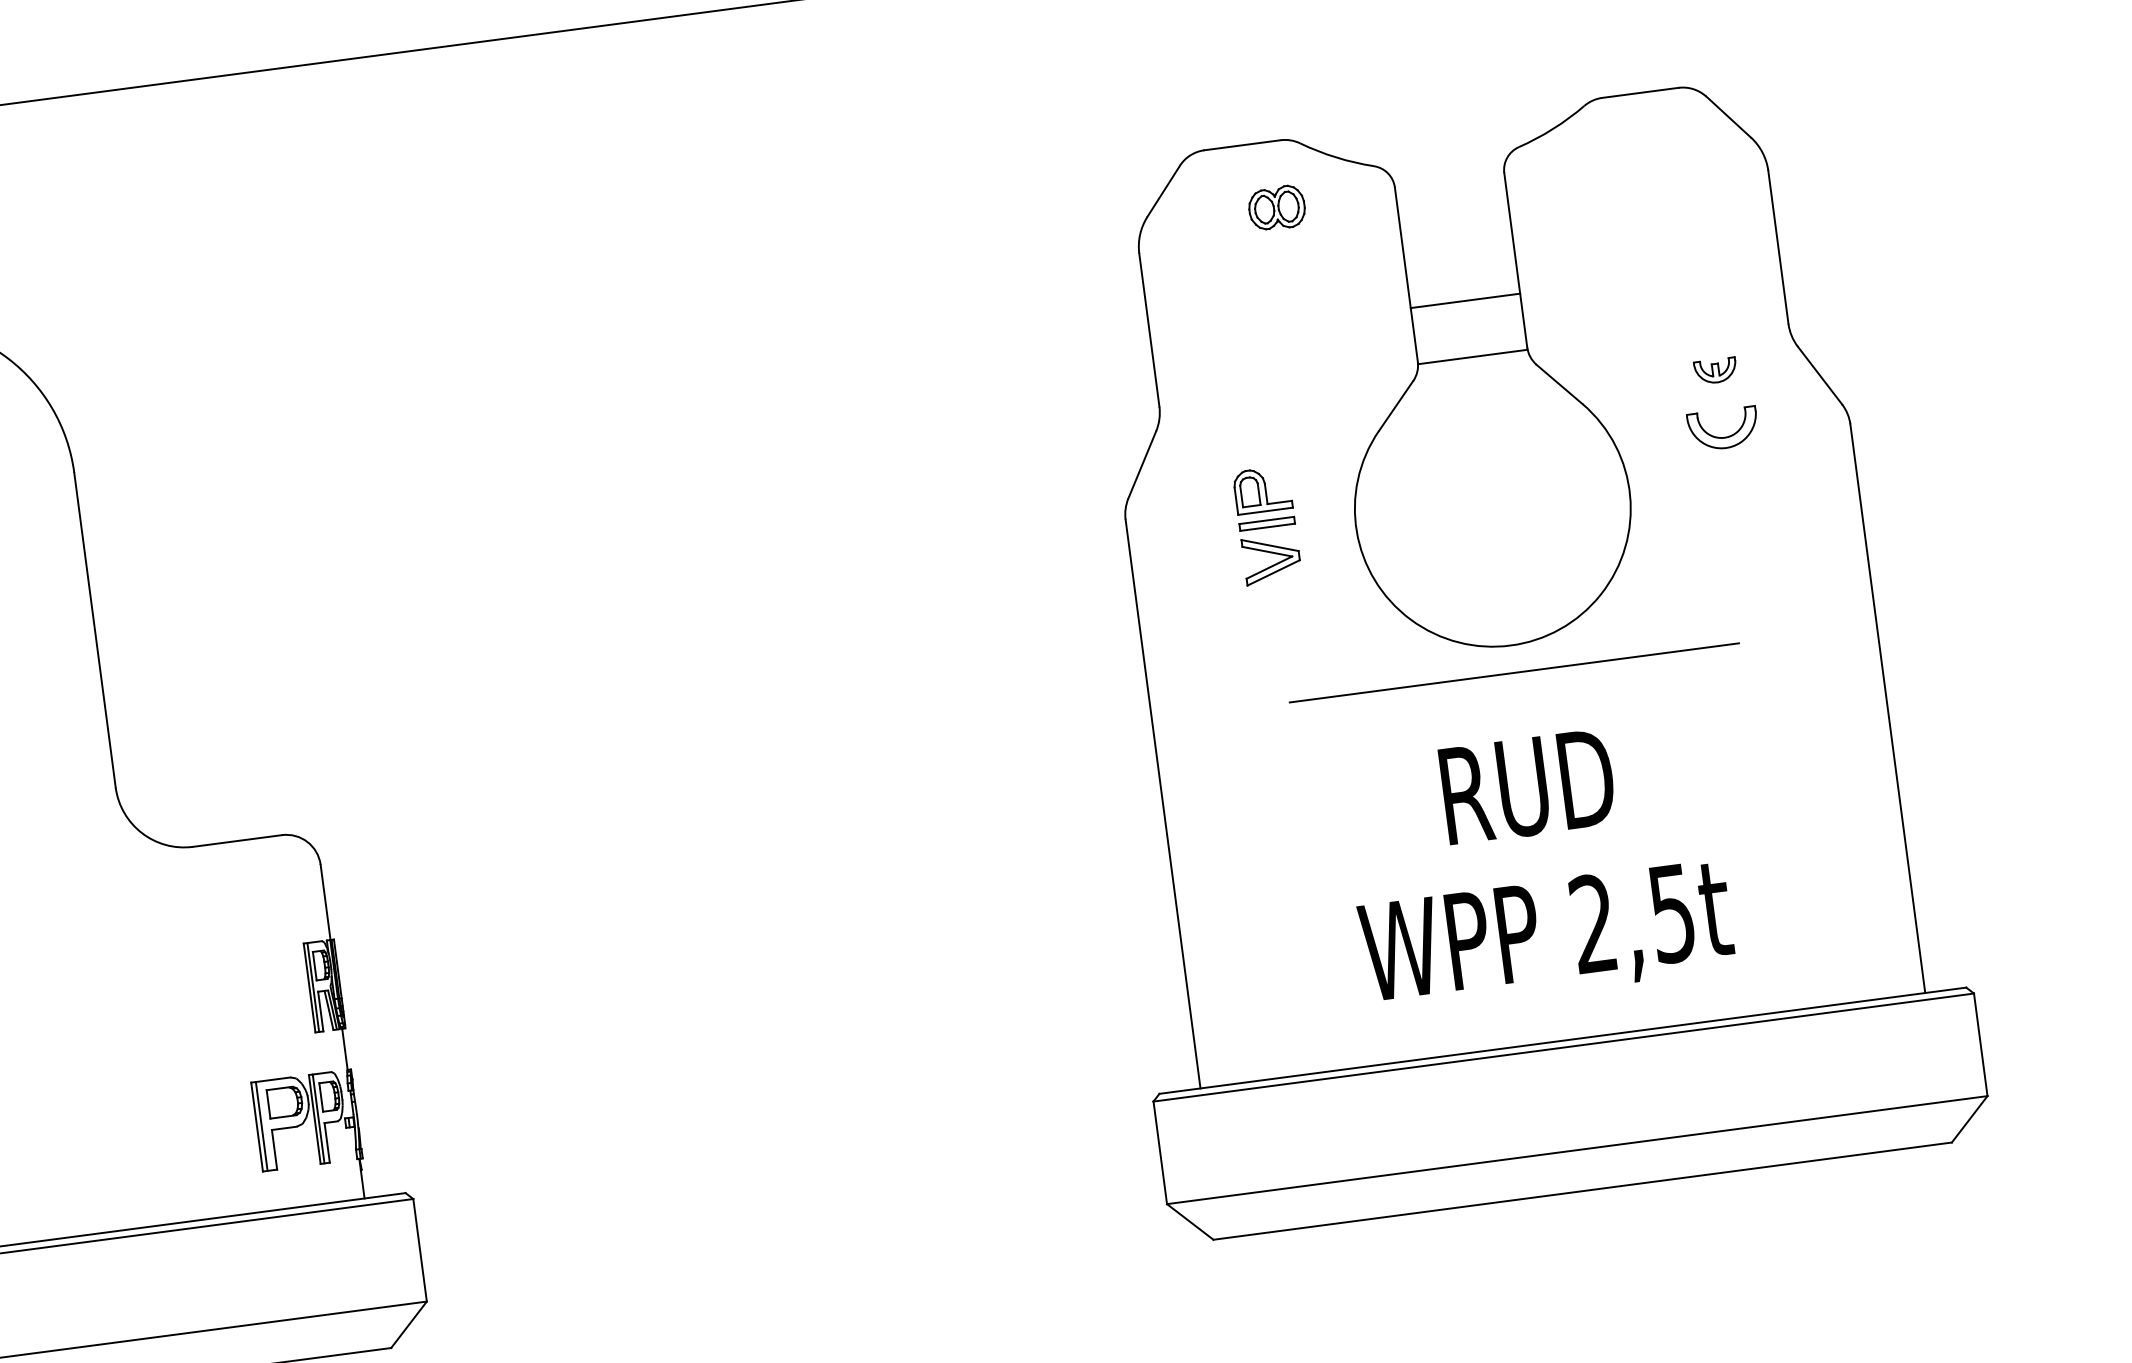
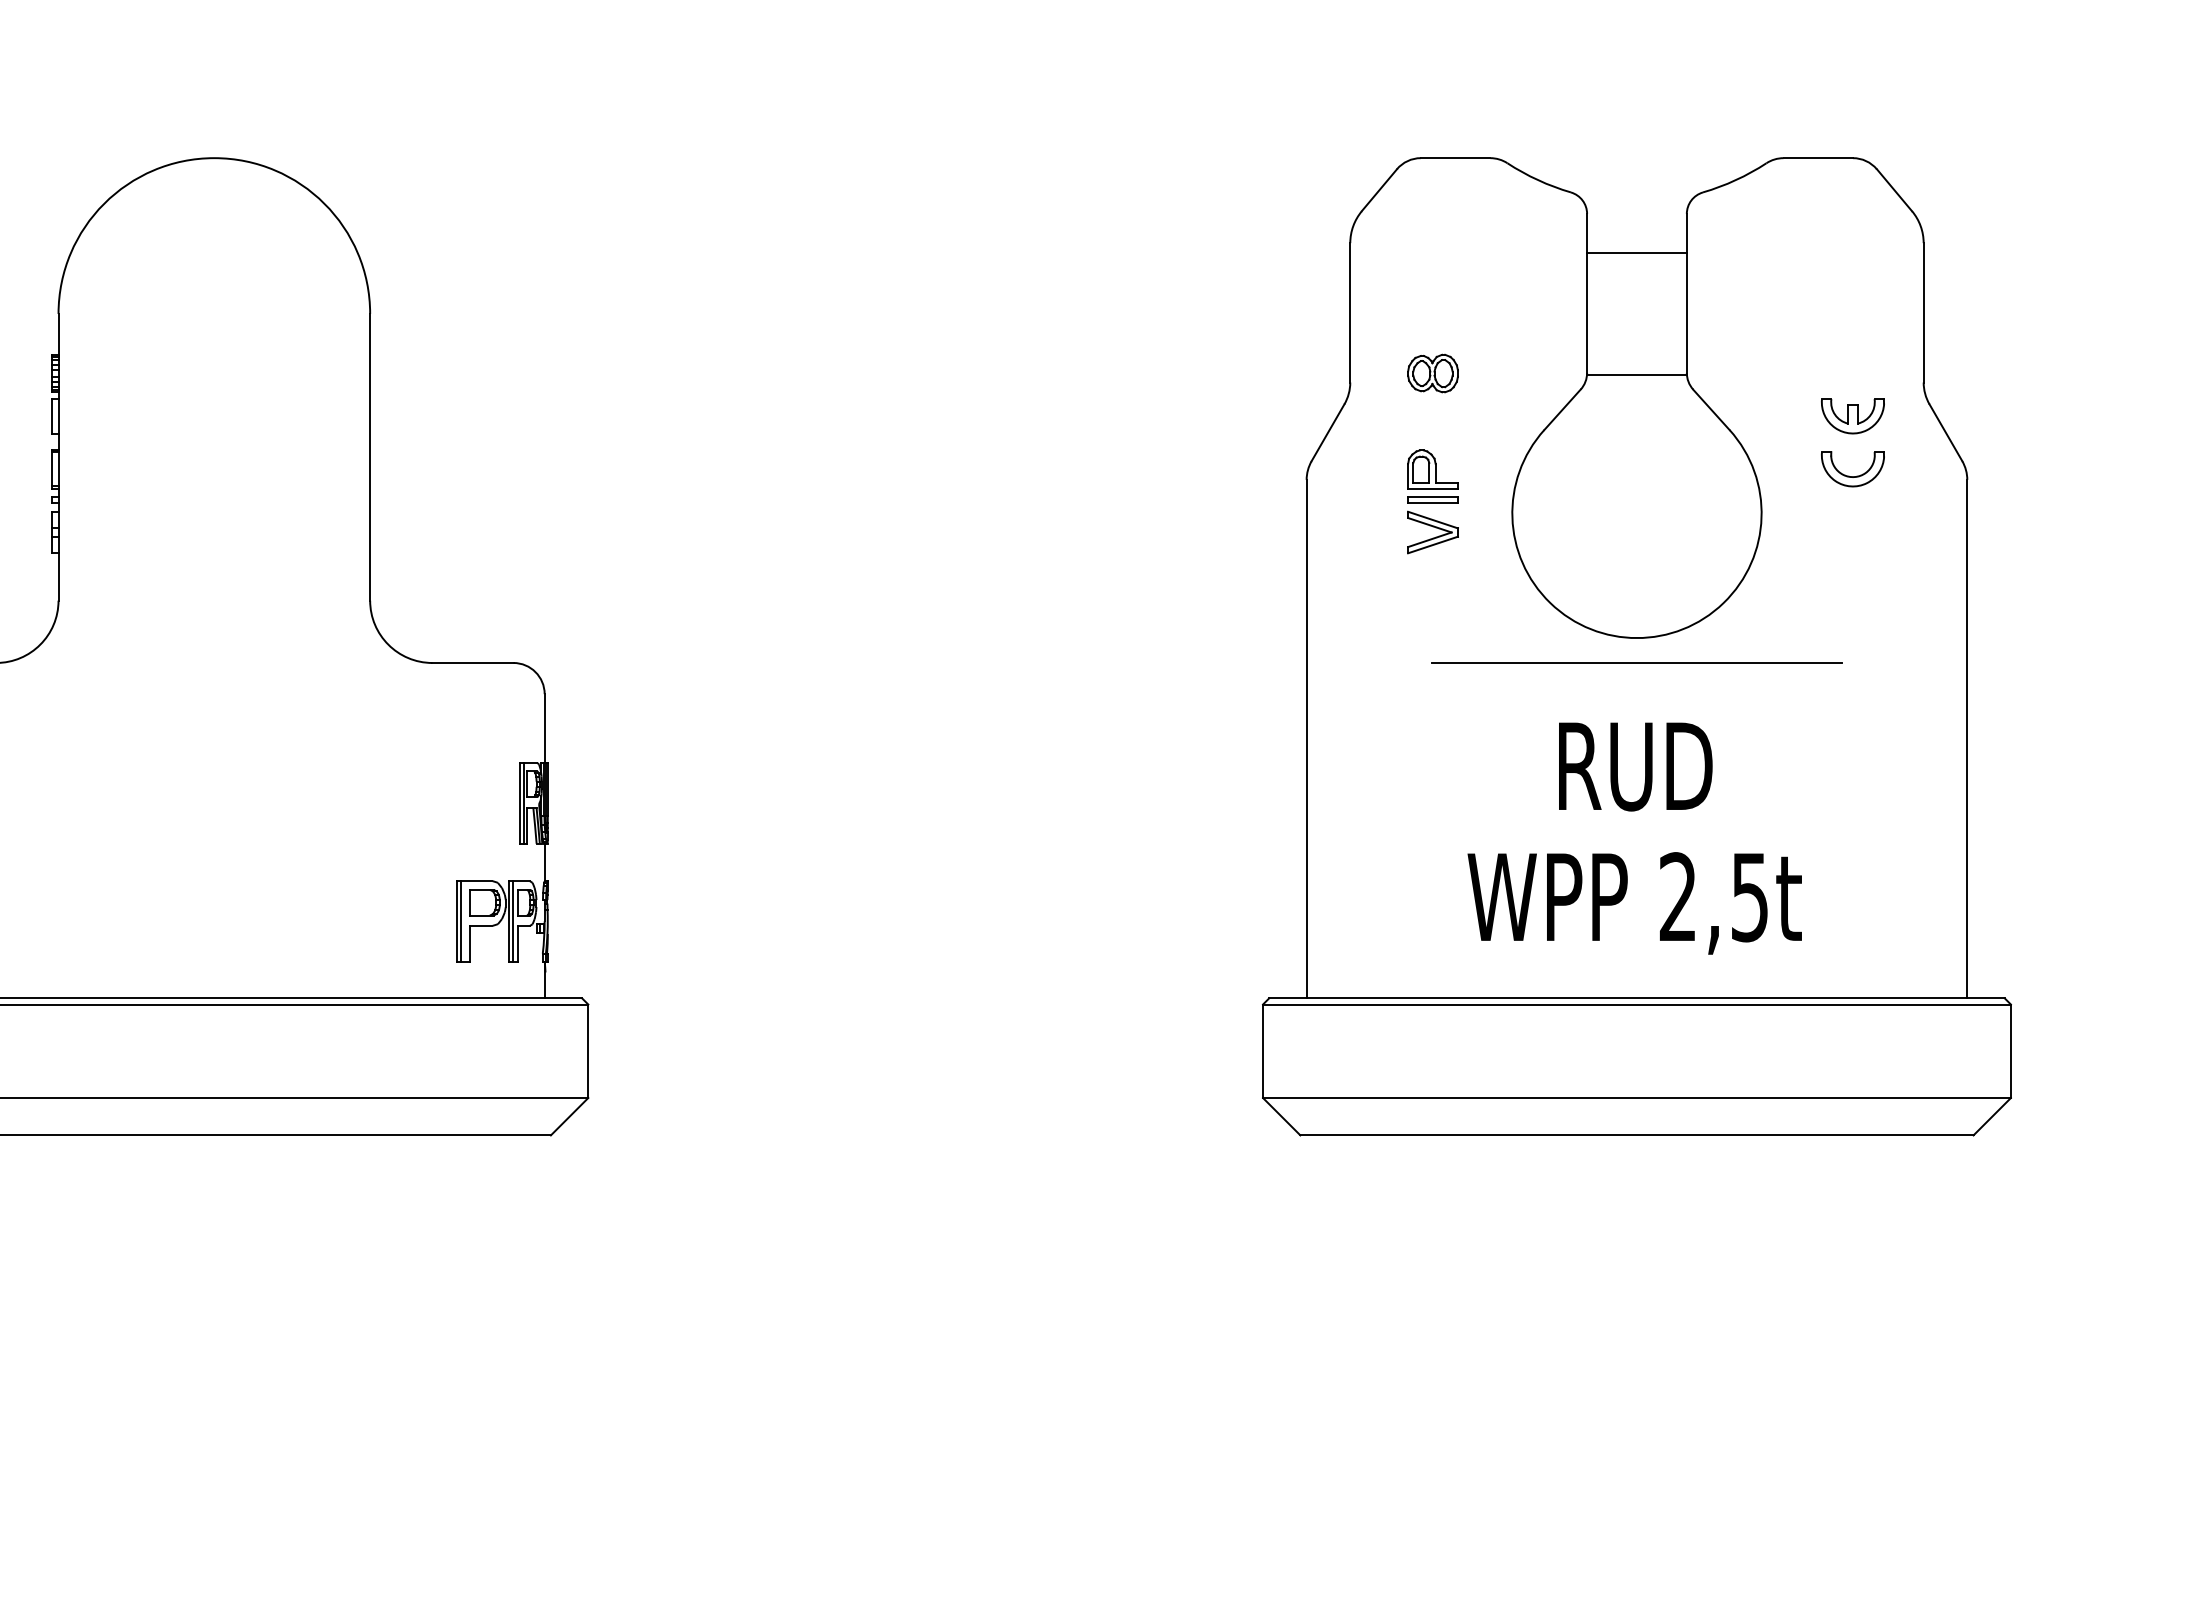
part: (1276, 208) -> (1432, 373), moved
line: (1464, 300) -> (1636, 252), moved
part: (1715, 371) -> (1852, 416), size x1.67

